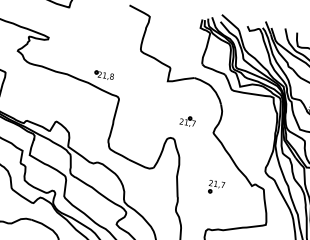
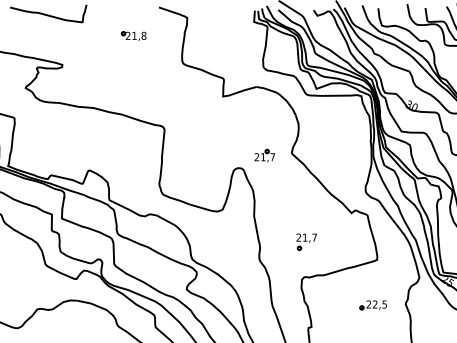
part: (104, 75) -> (133, 35), moved
part: (187, 121) -> (264, 155), moved
part: (216, 187) -> (306, 242), moved

